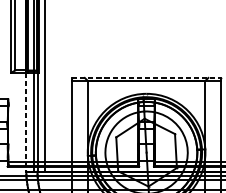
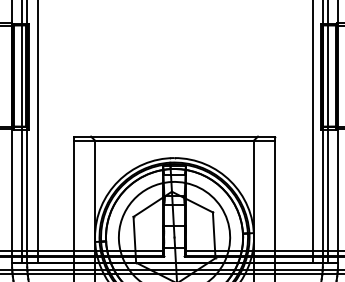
line: (146, 77) -> (174, 136), dashed -> solid
line: (25, 122) -> (11, 196), dashed -> solid

